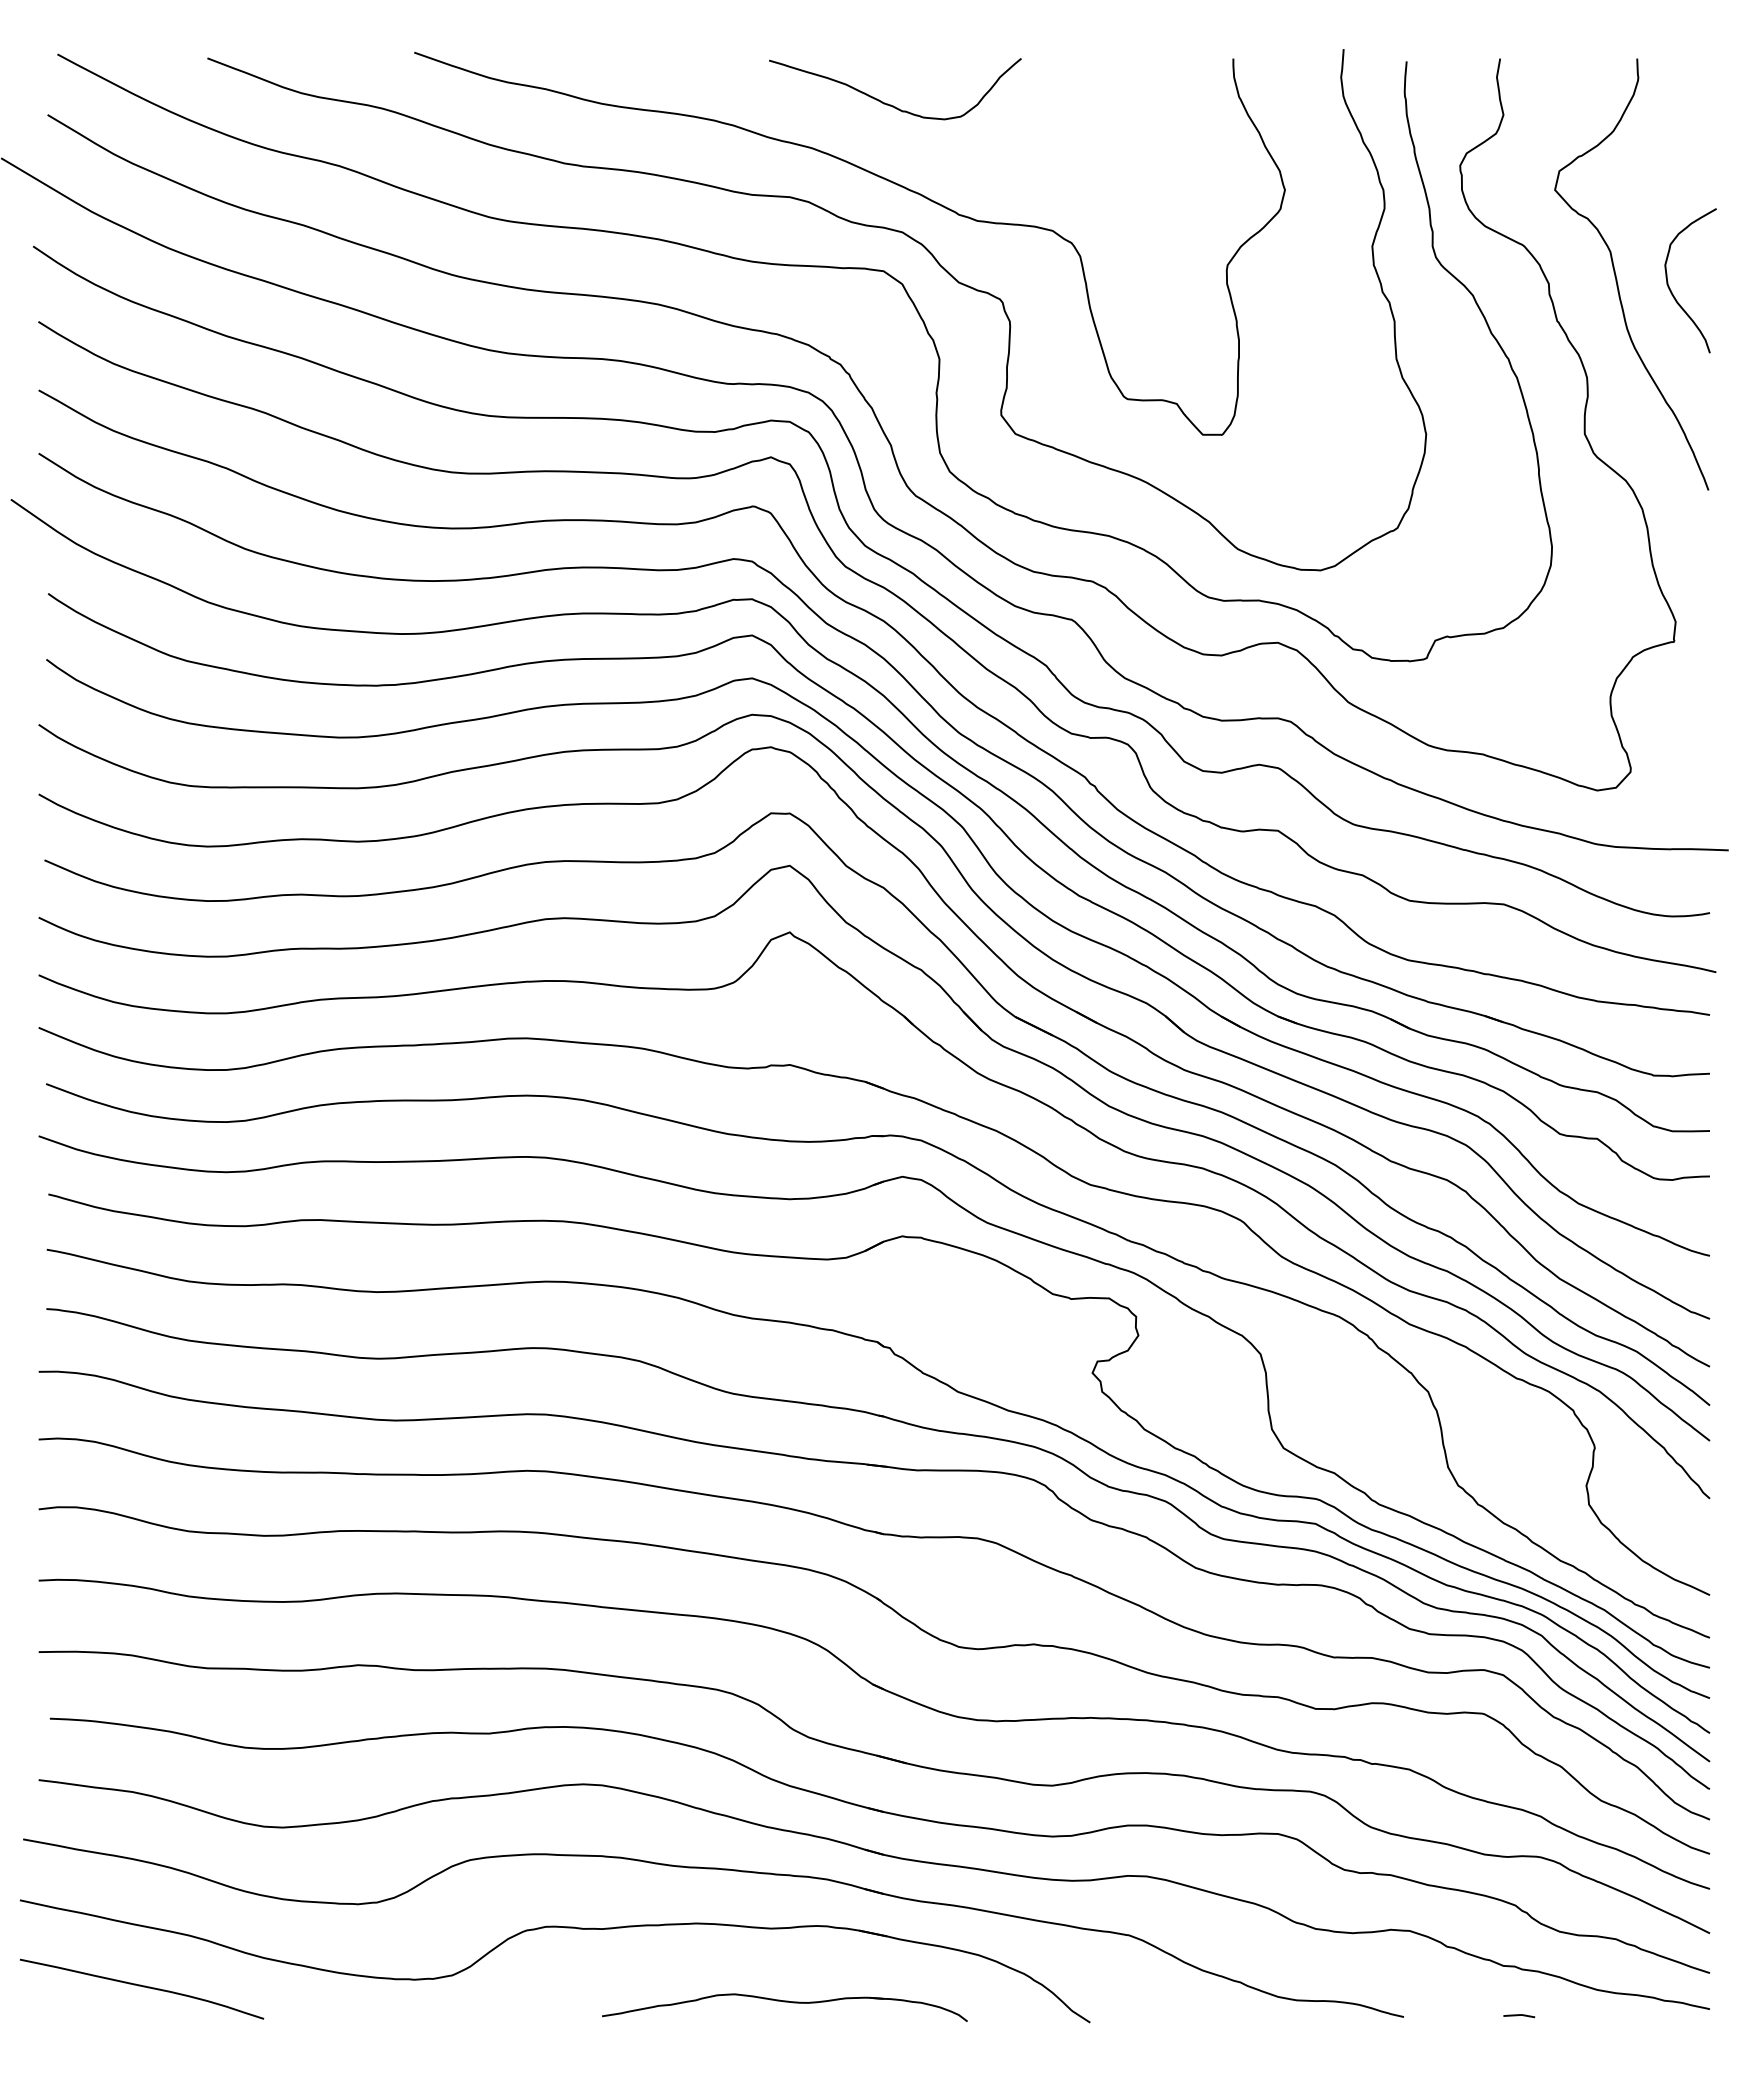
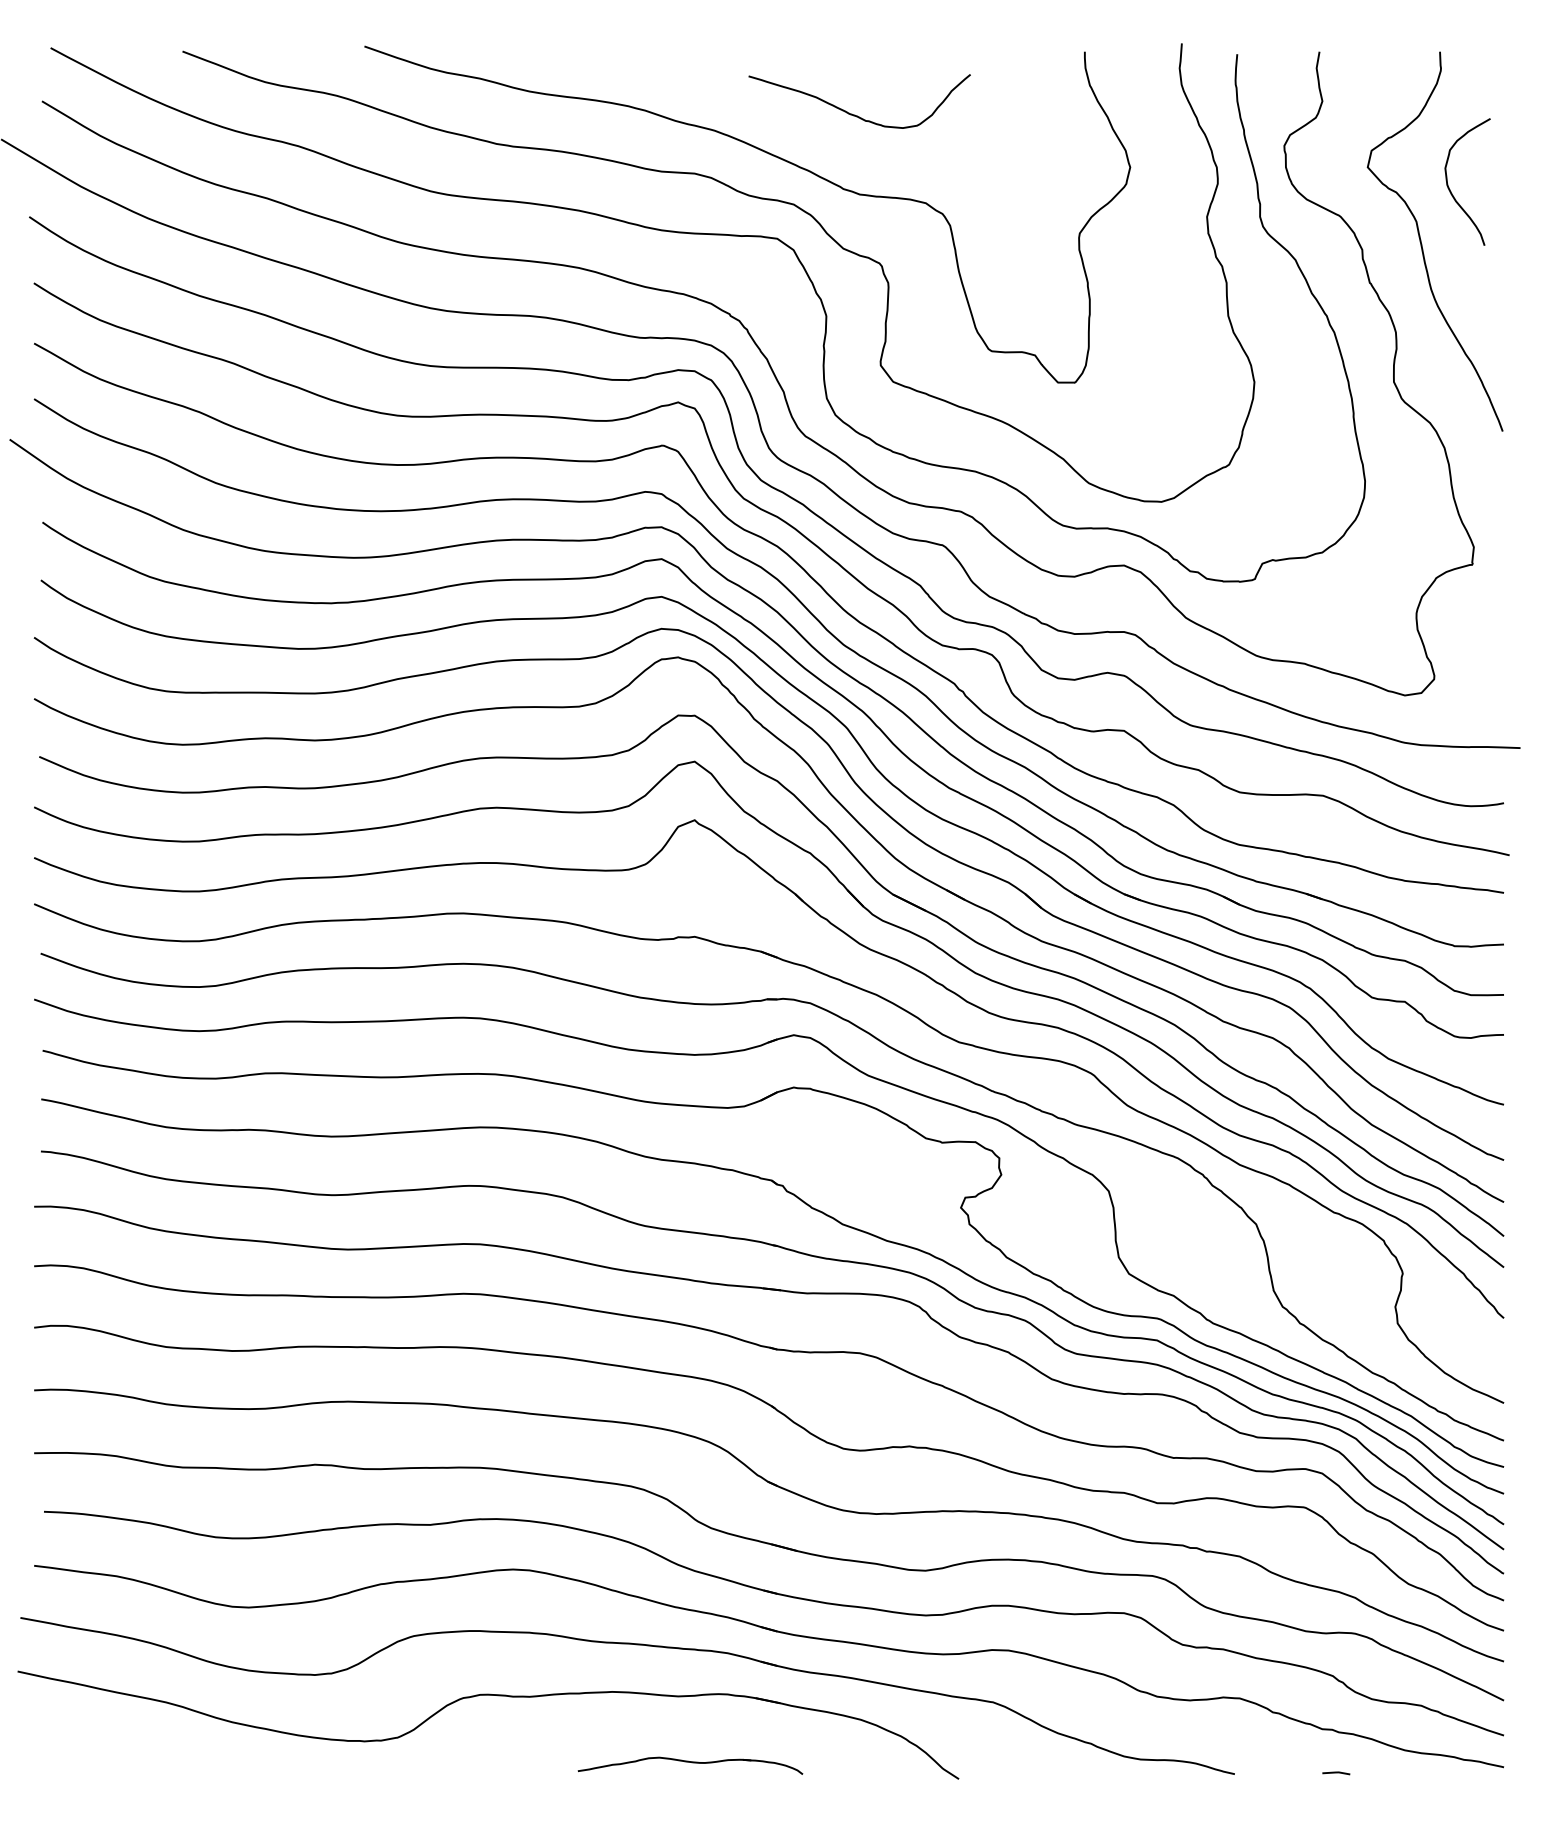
curve: (891, 104) -> (856, 114), moved
curve: (1671, 290) -> (1450, 190), moved
curve: (141, 1986) -> (124, 1747), removed
part: (784, 2007) -> (690, 1765), size x0.7

